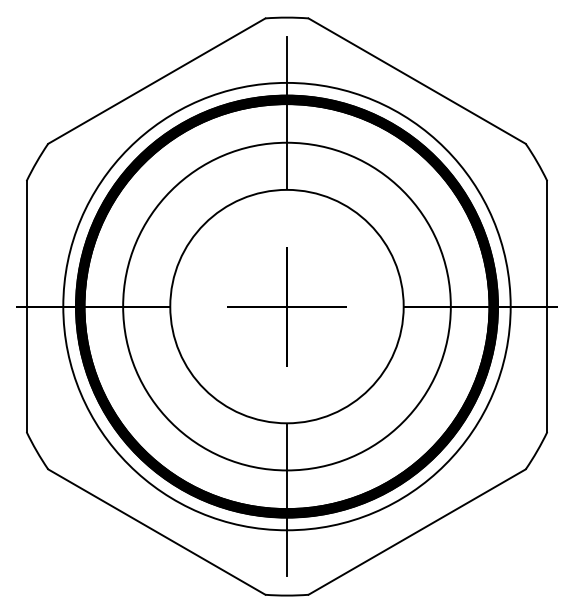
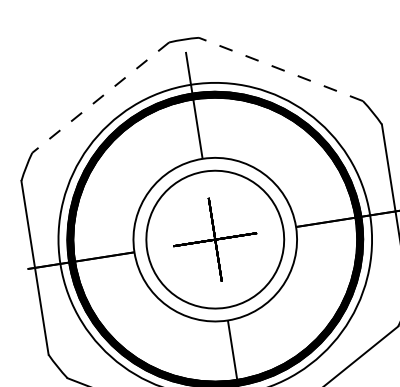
line: (416, 80) -> (280, 69), solid -> dashed
line: (156, 81) -> (100, 97), solid -> dashed
circle: (286, 306) -> (214, 239), size x0.6

